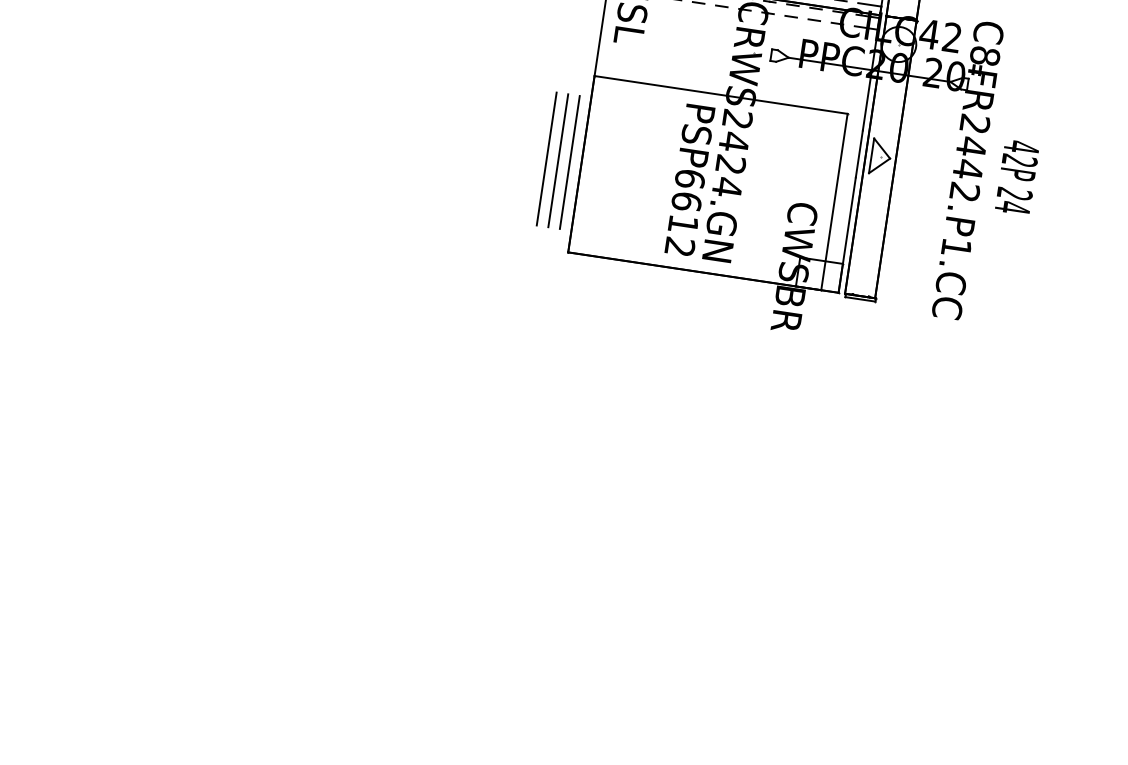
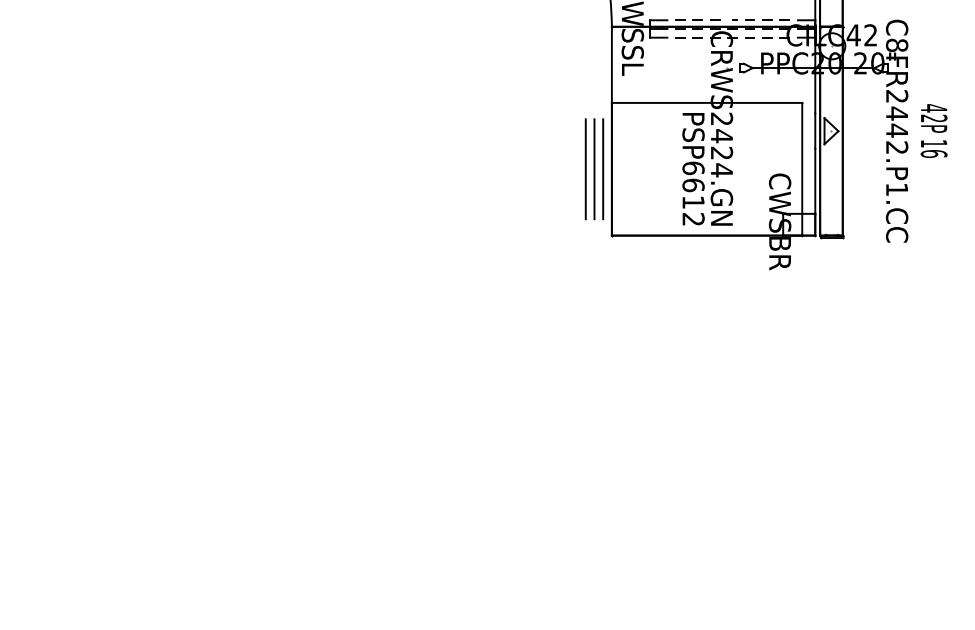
text: (1013, 200) -> (933, 148), 24 -> 16

